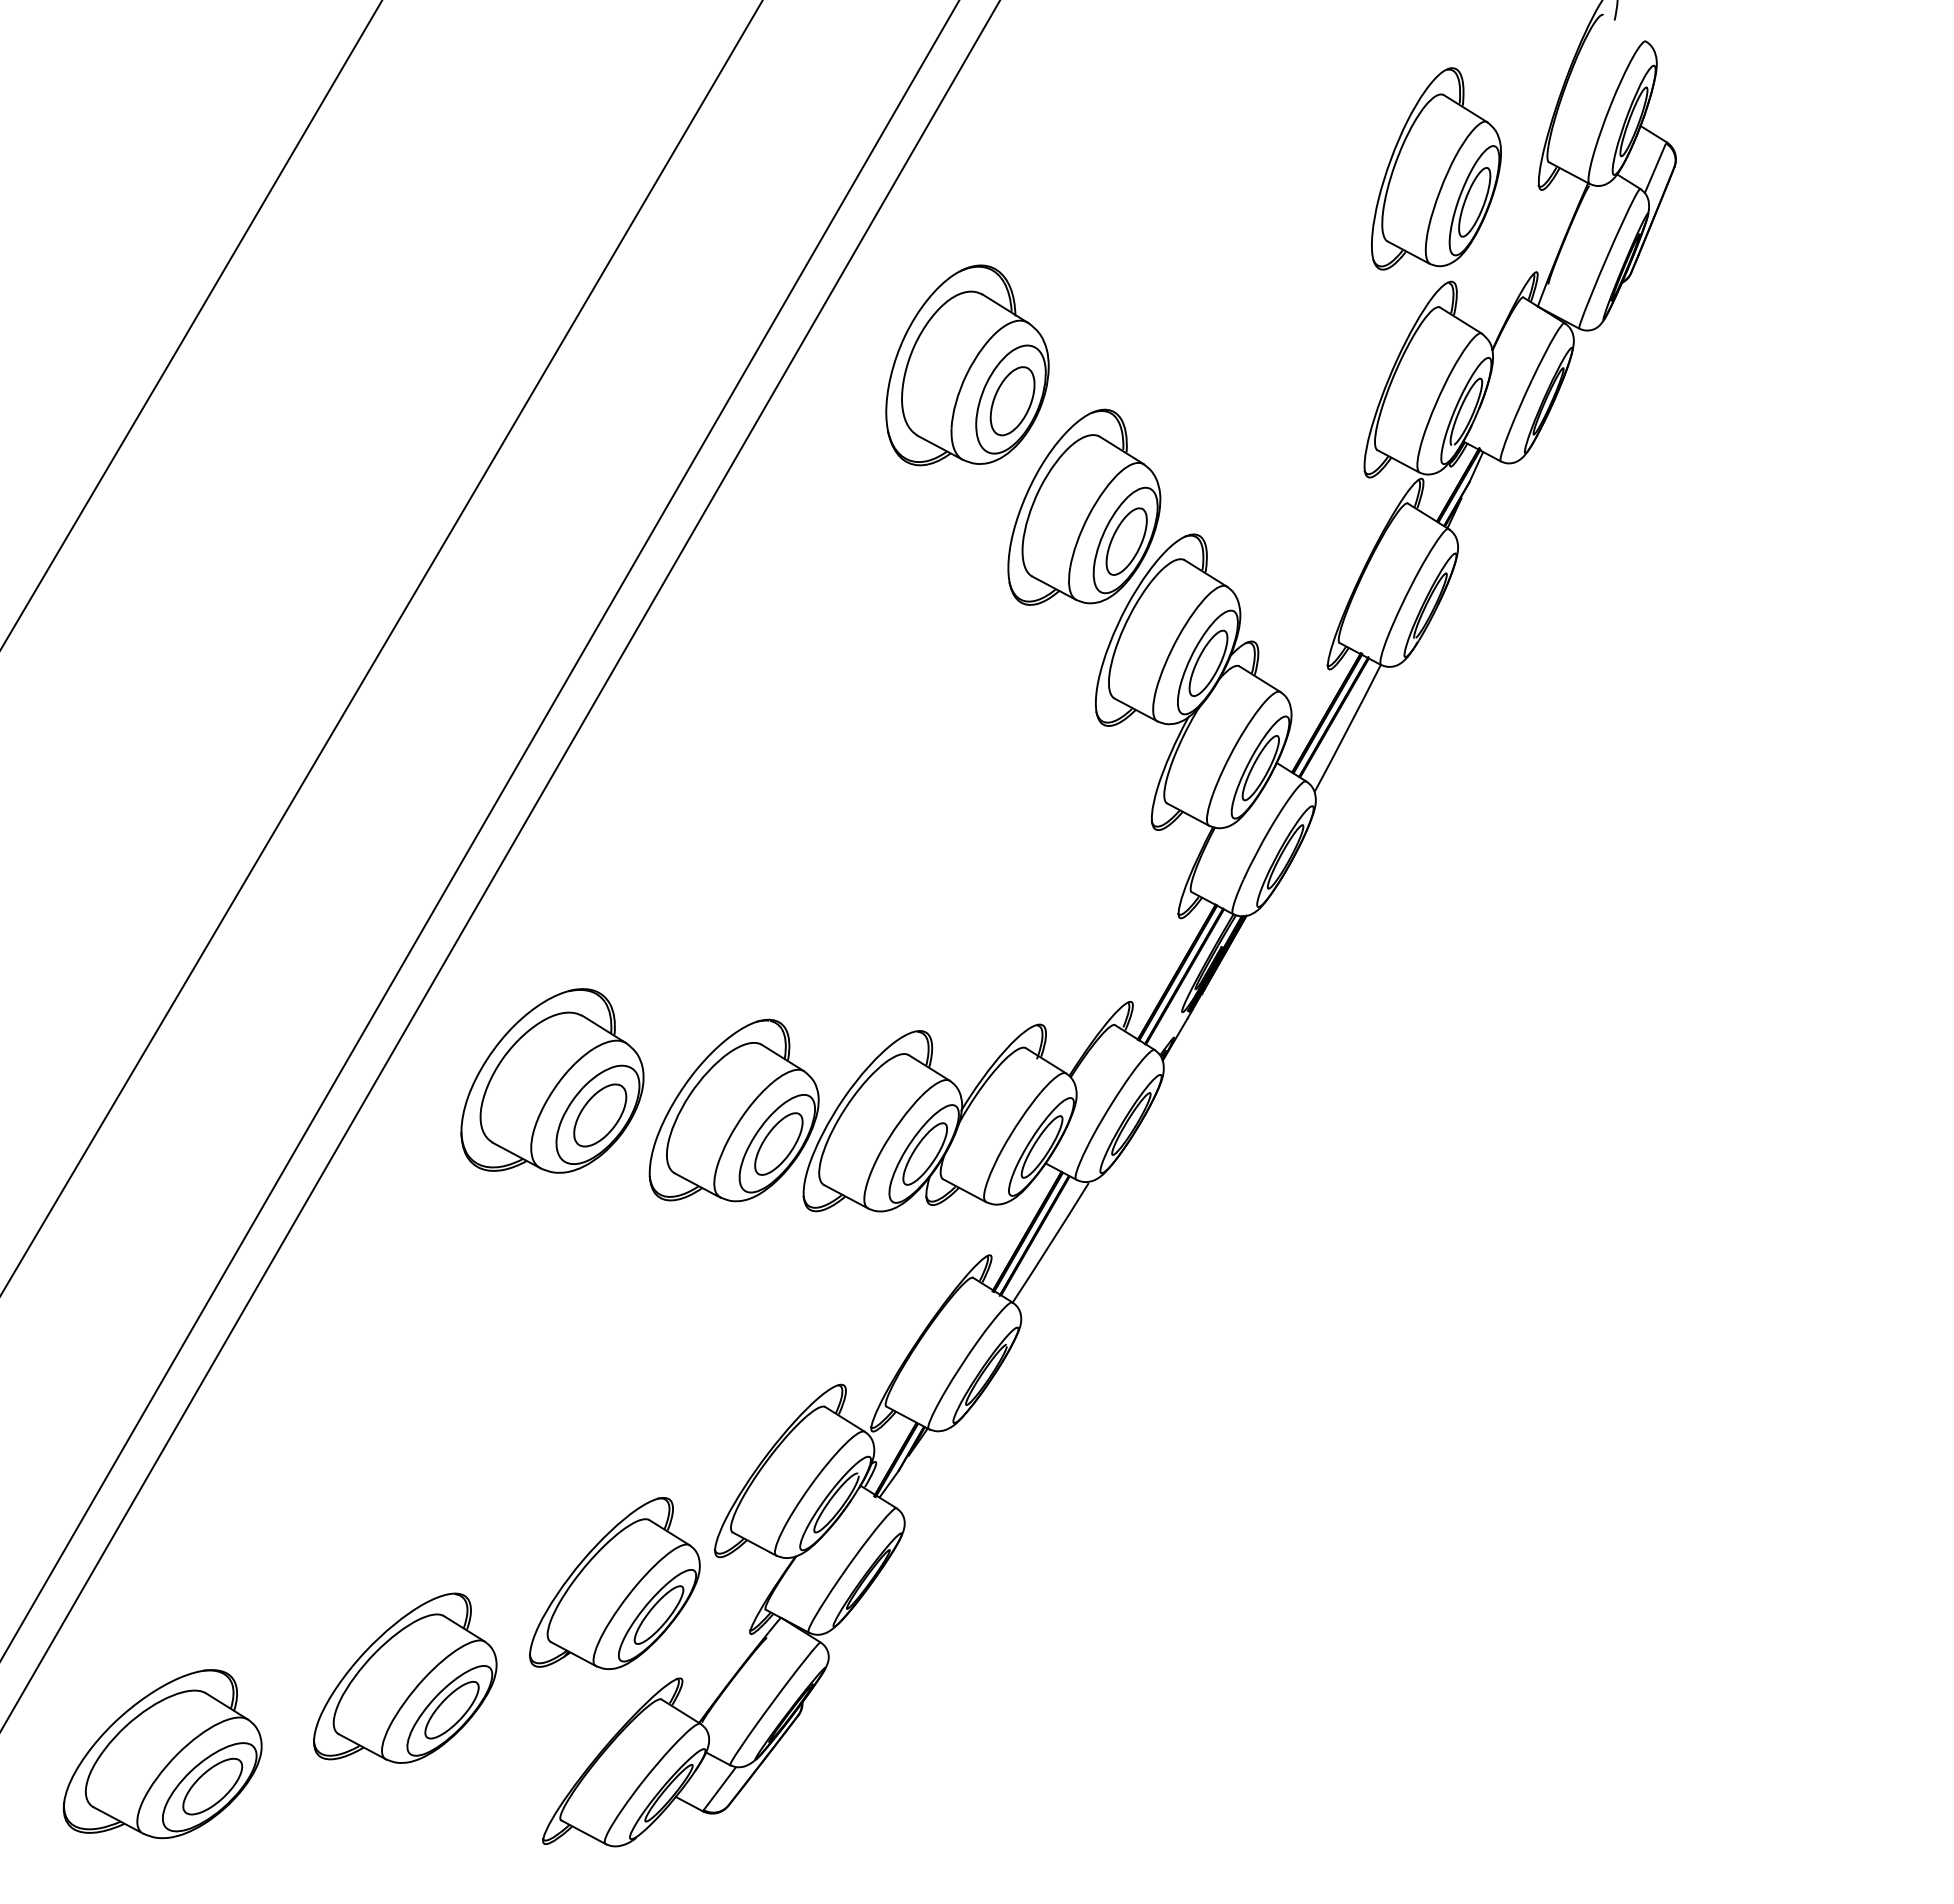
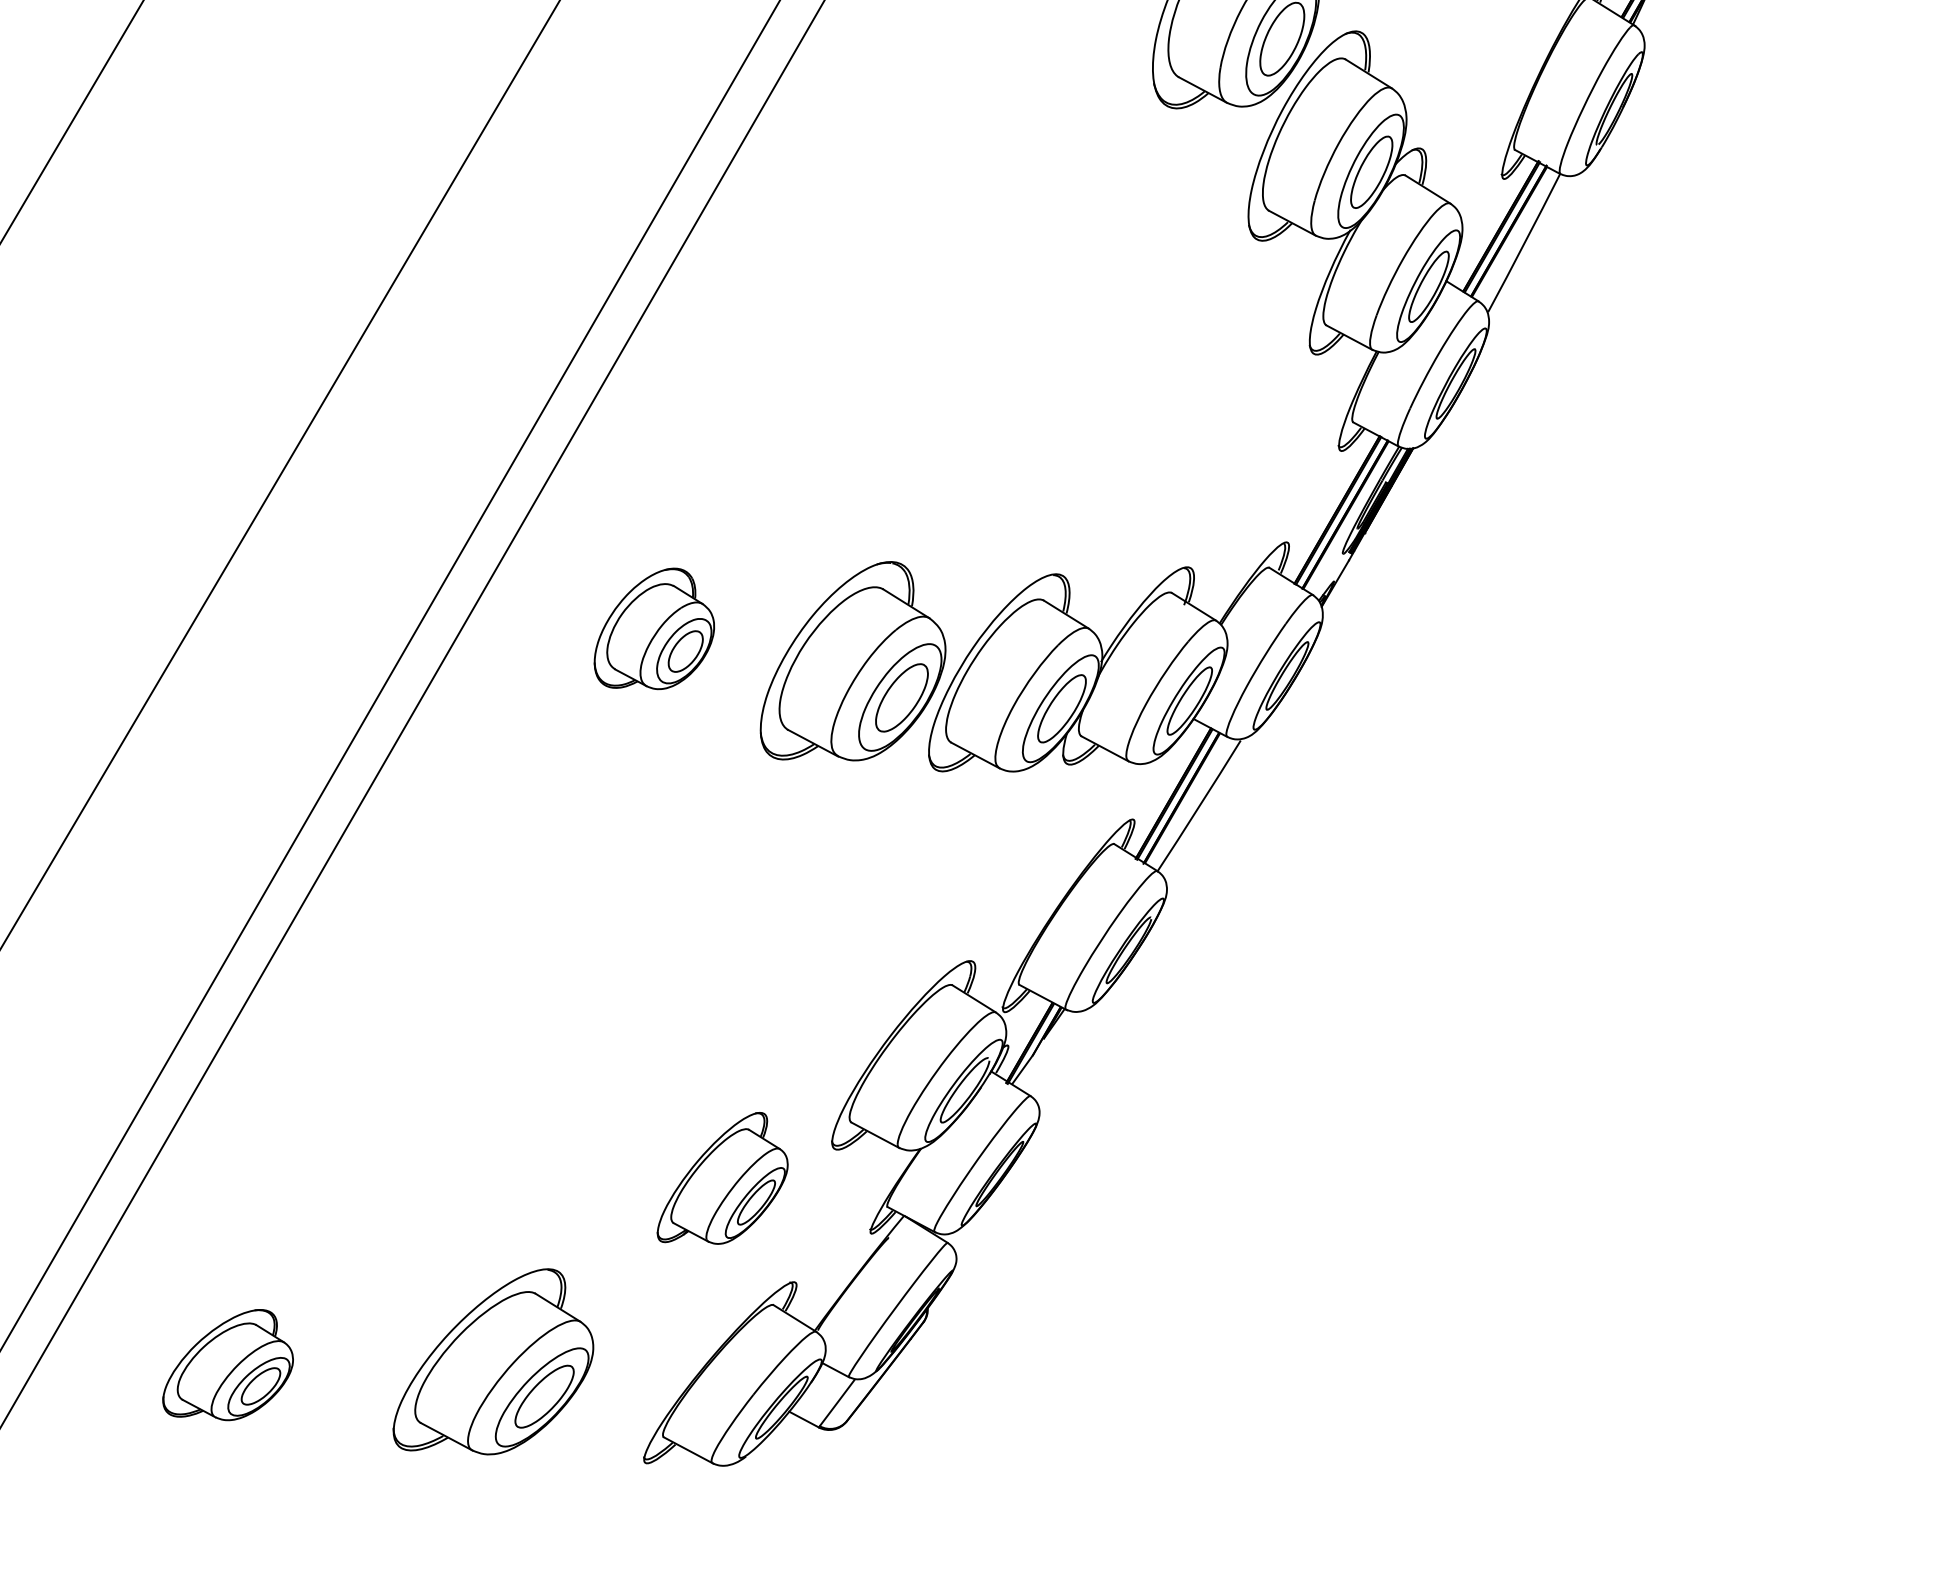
part: (552, 1080) -> (654, 628), size x0.6
part: (614, 1583) -> (722, 1178), size x0.7
part: (405, 1677) -> (493, 1360), moved
part: (162, 1754) -> (228, 1365), size x0.6

